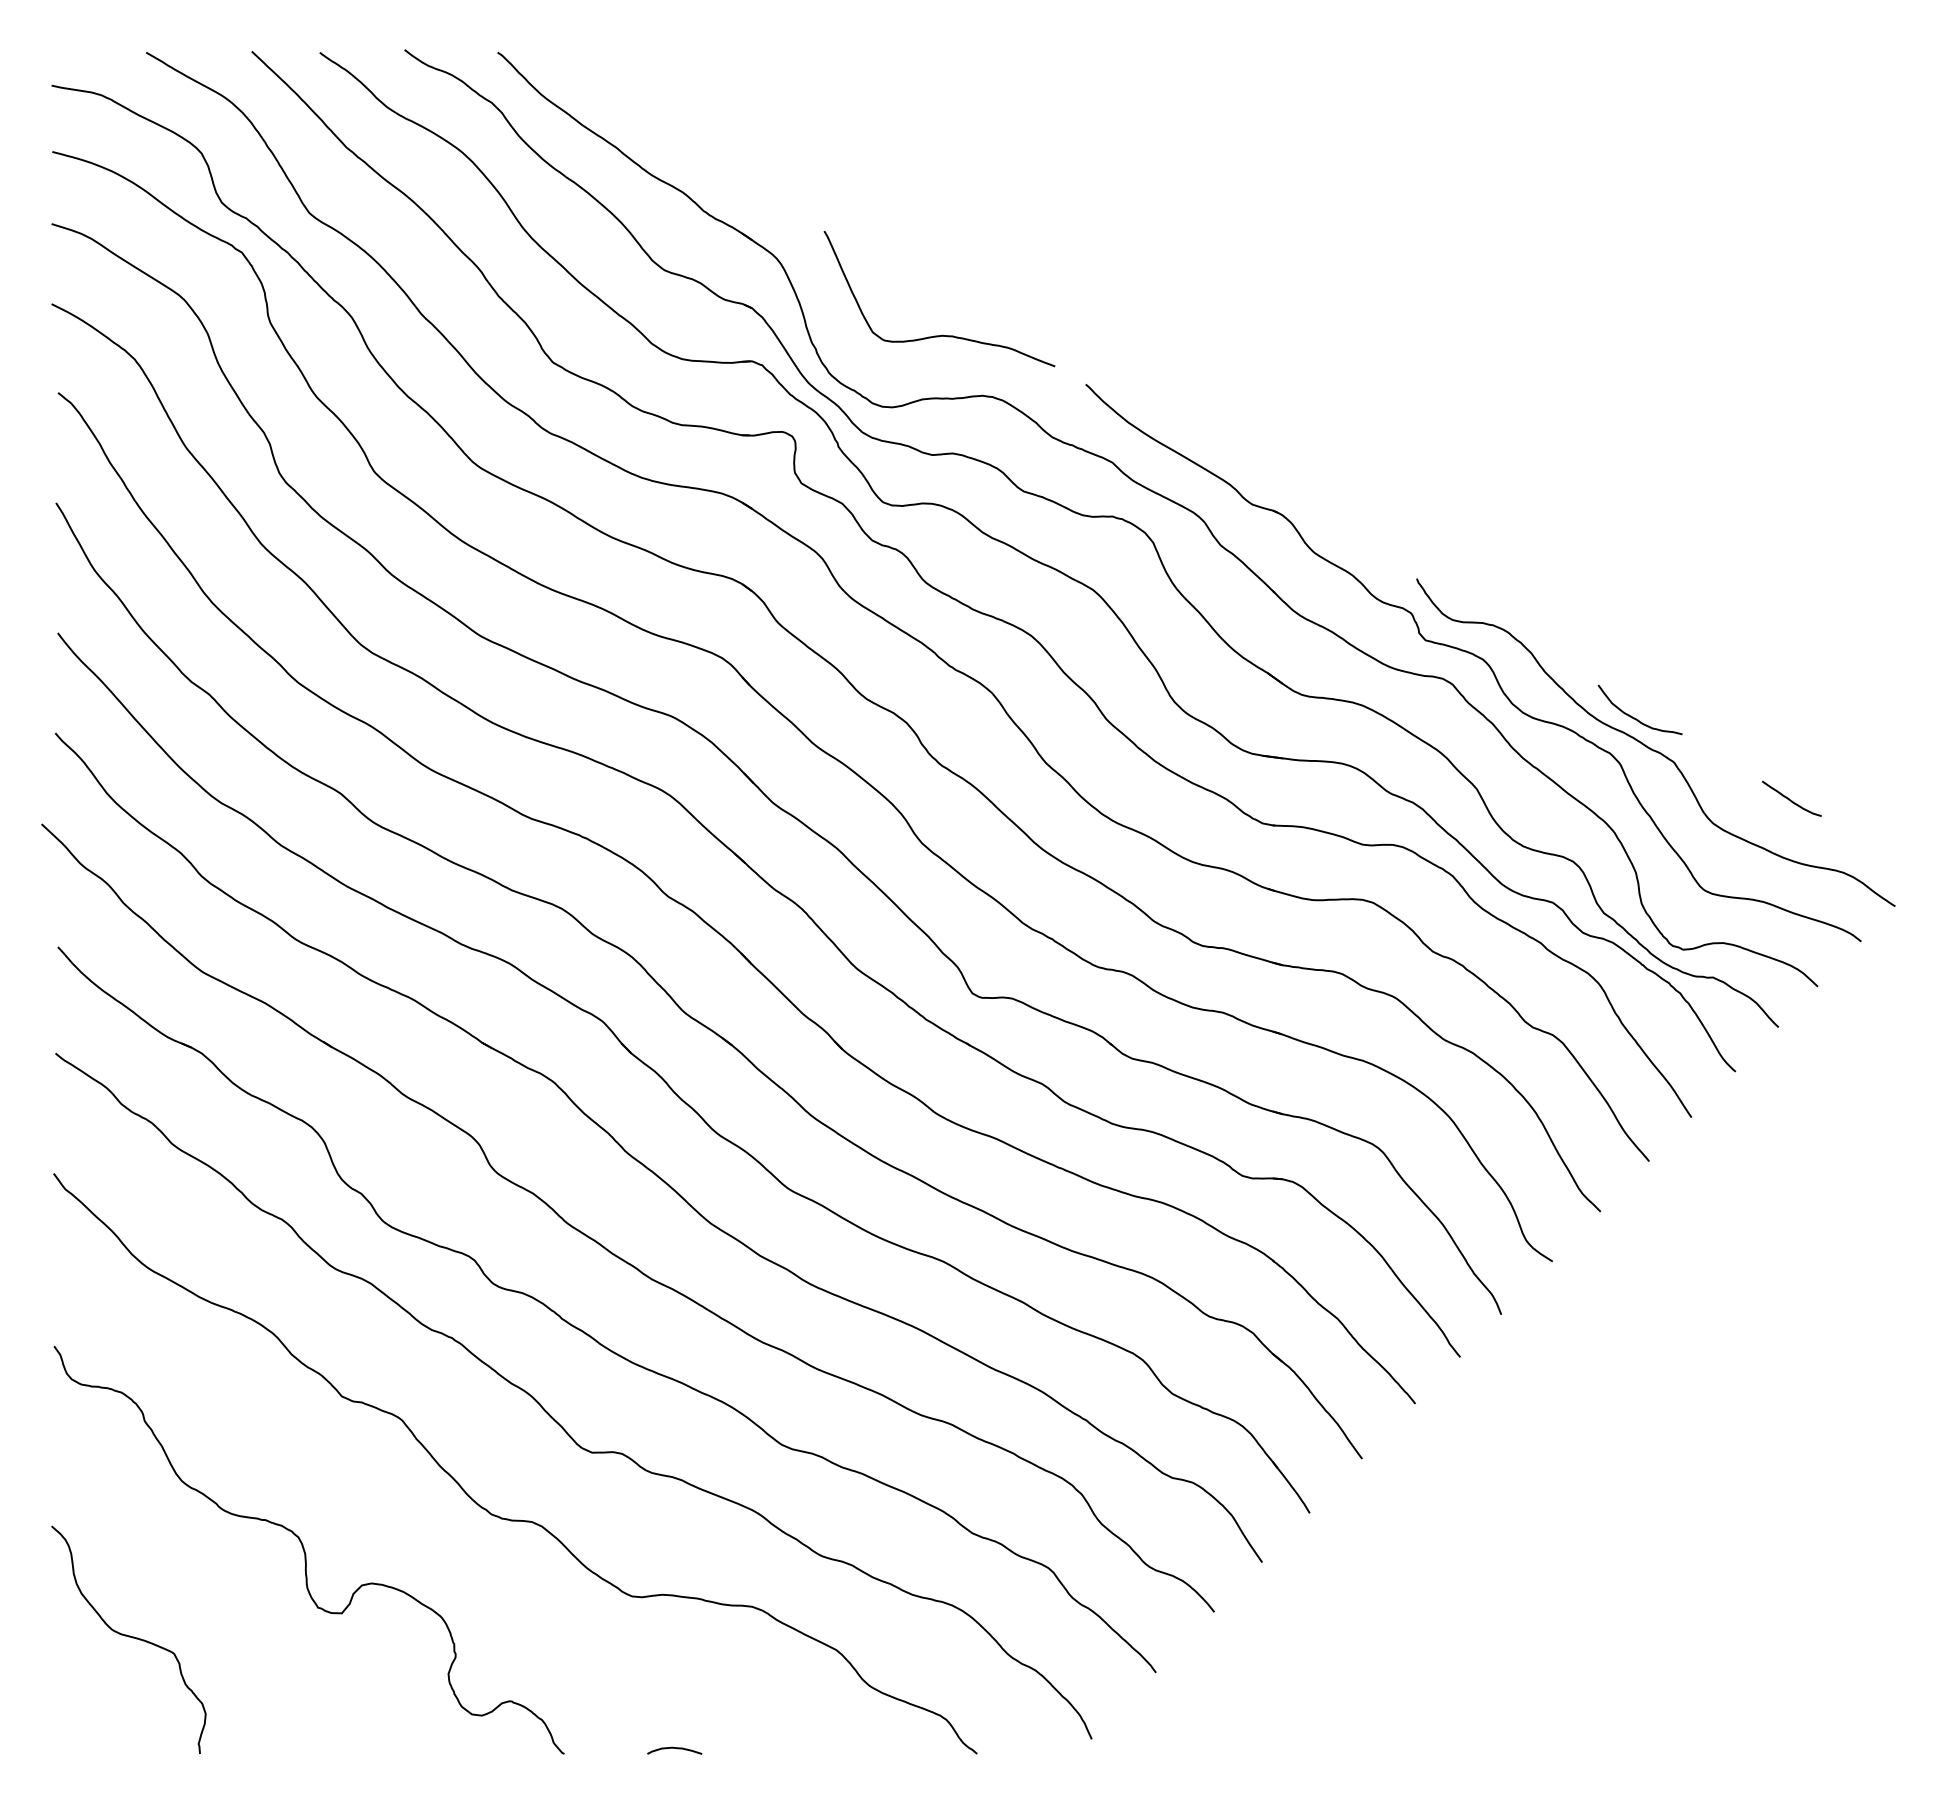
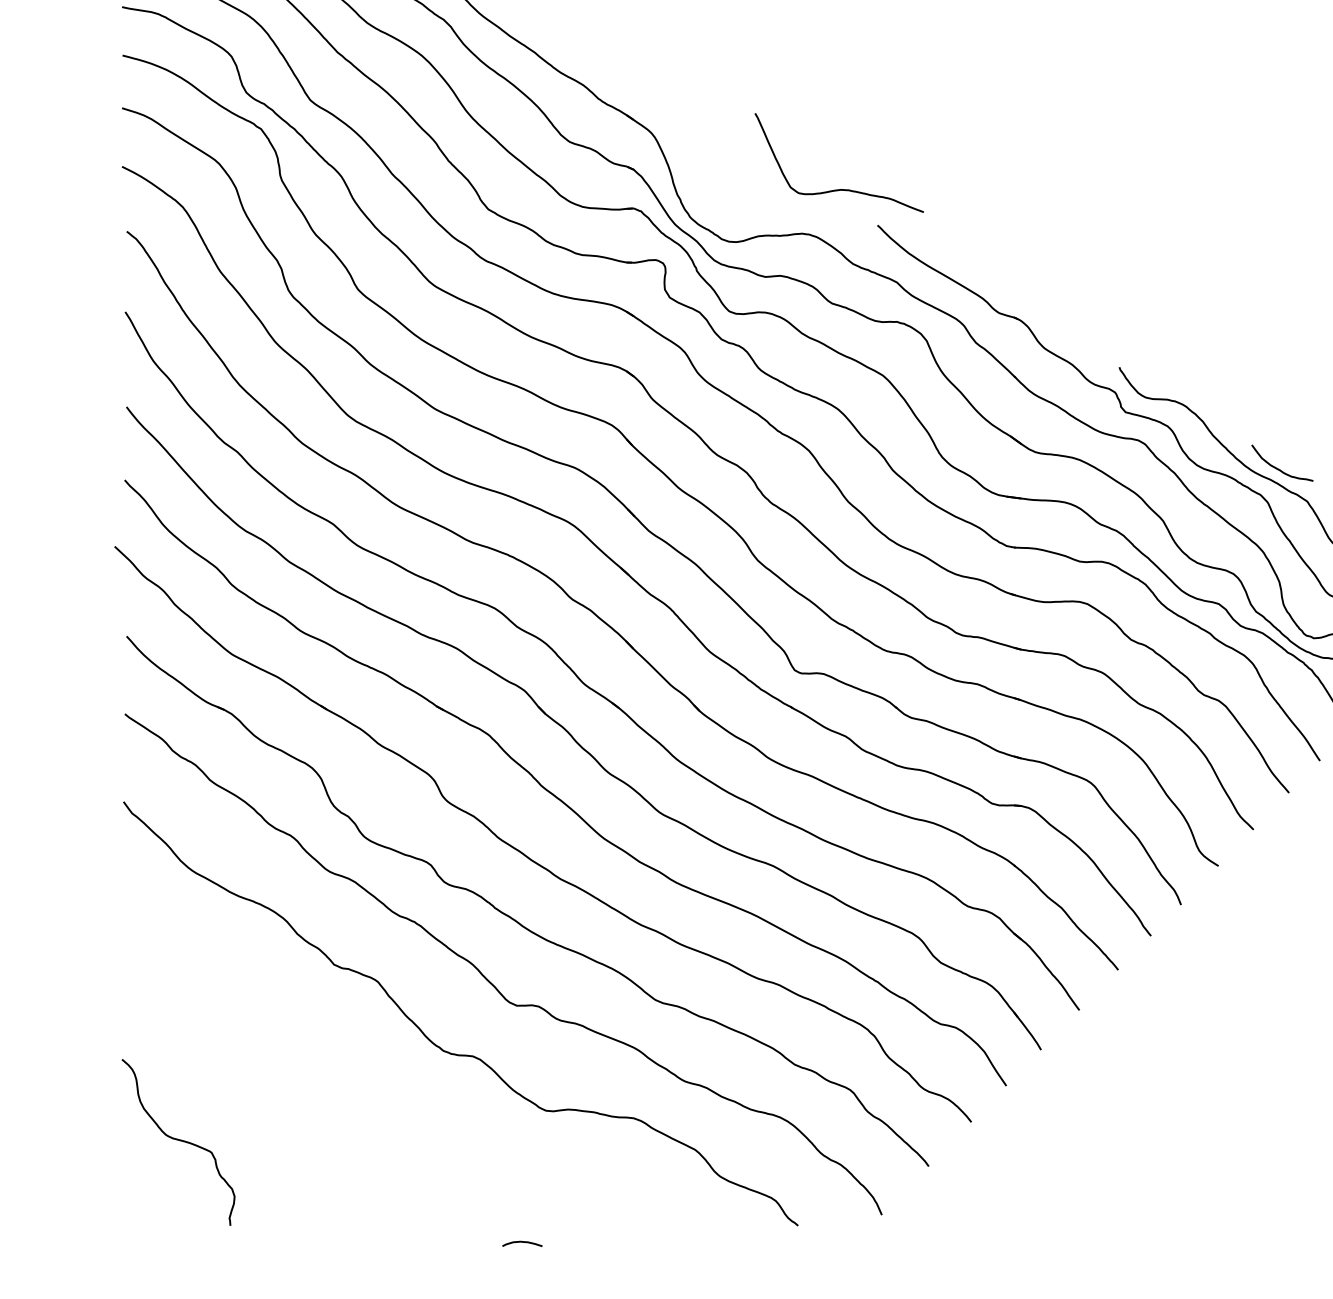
curve: (942, 334) -> (841, 188), moved
curve: (305, 1550) -> (307, 1077), removed
curve: (674, 1748) -> (522, 1242), moved

